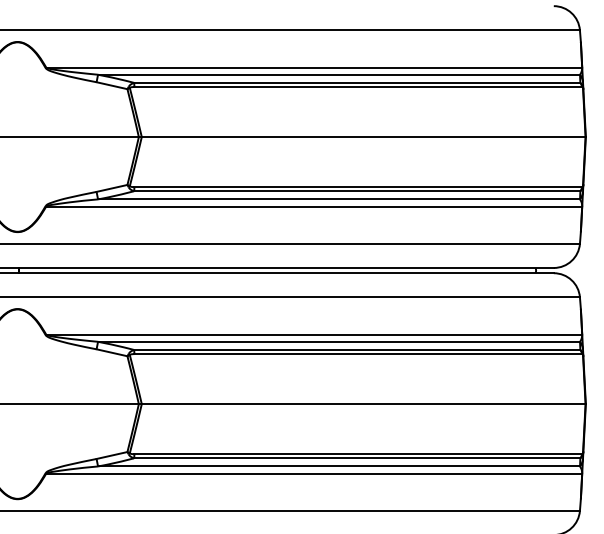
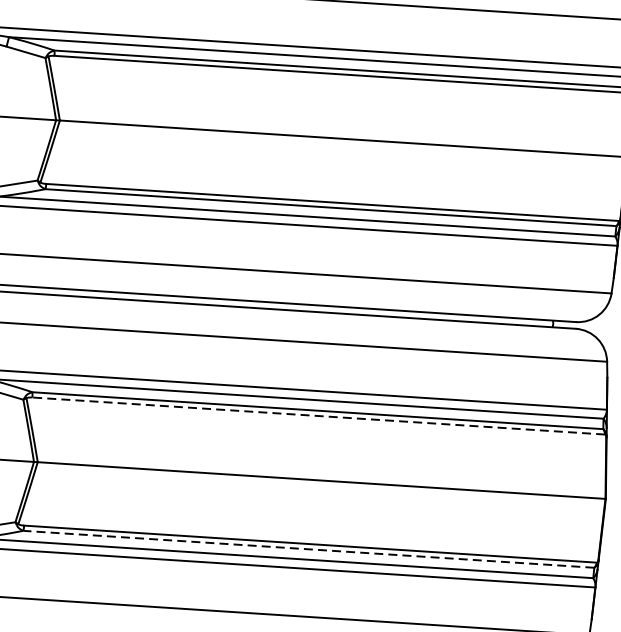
line: (358, 354) -> (319, 416), solid -> dashed
line: (356, 458) -> (307, 549), solid -> dashed

